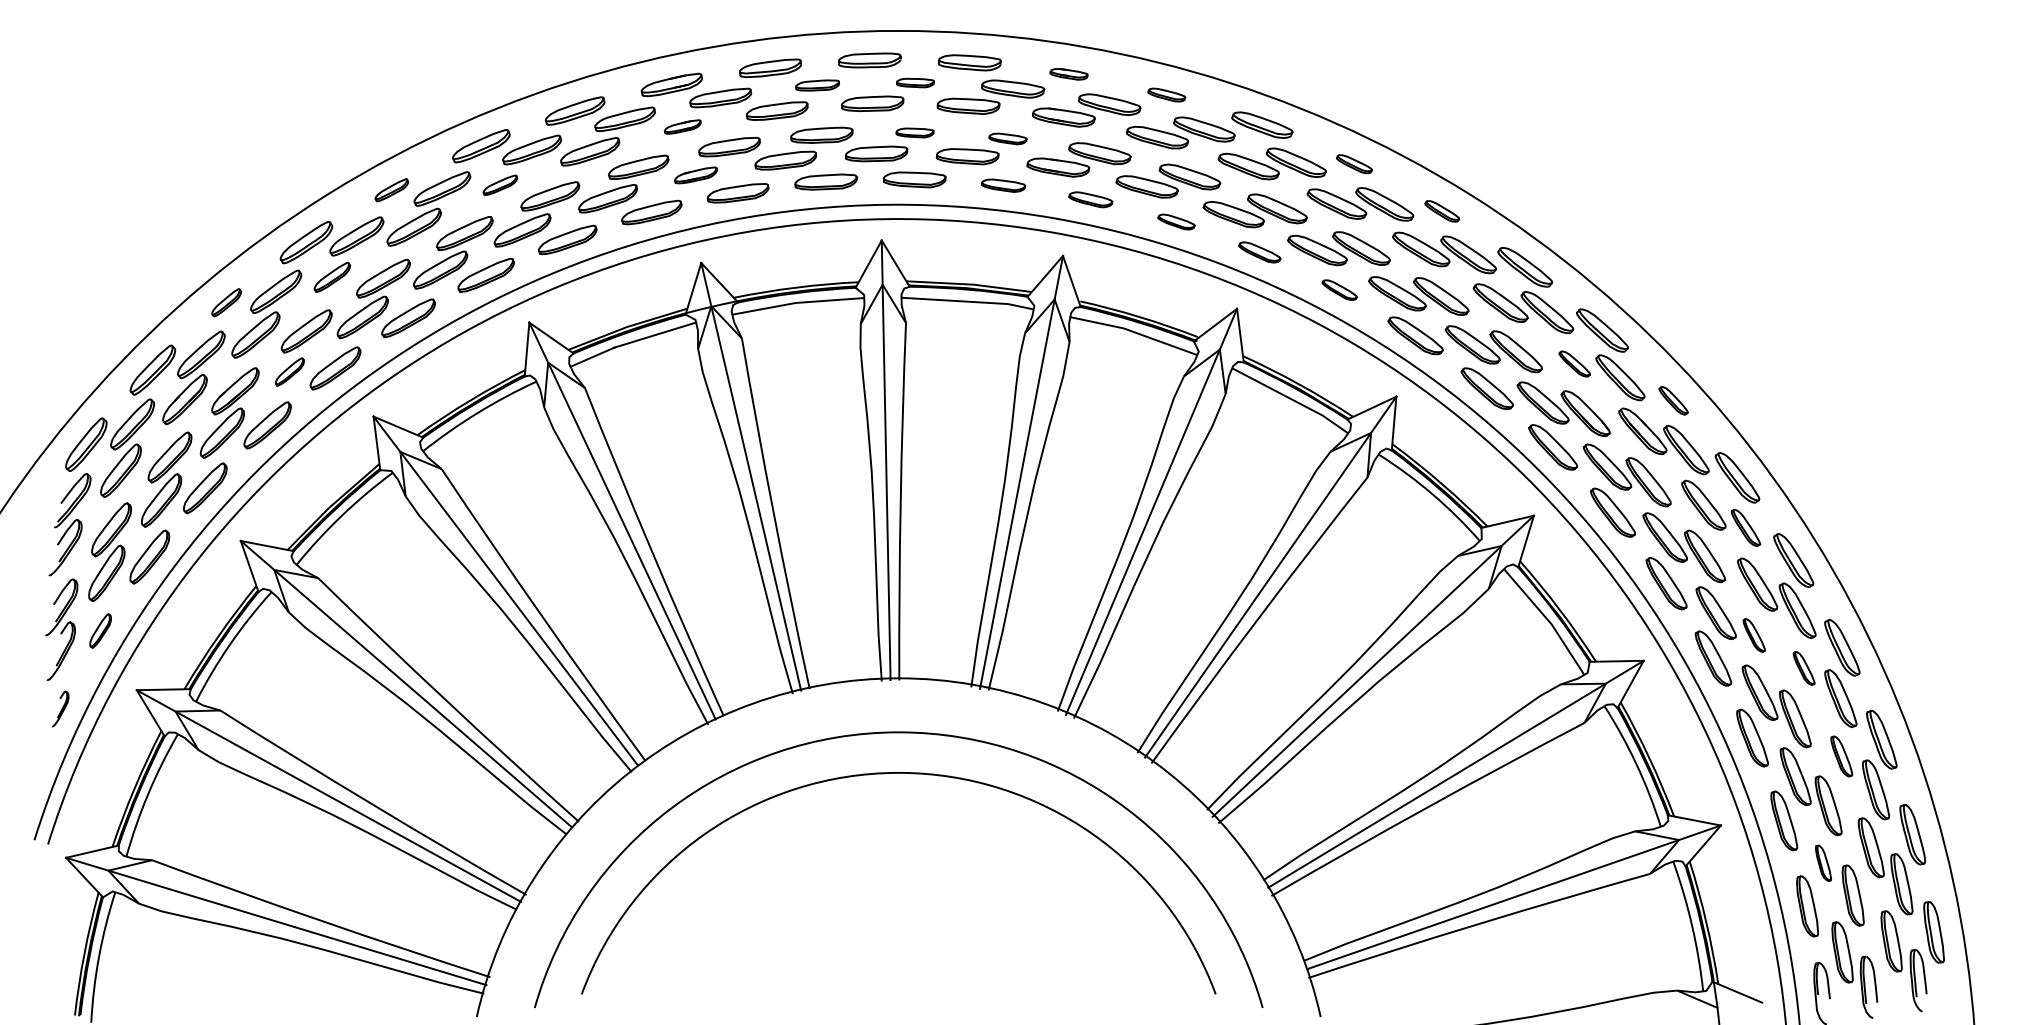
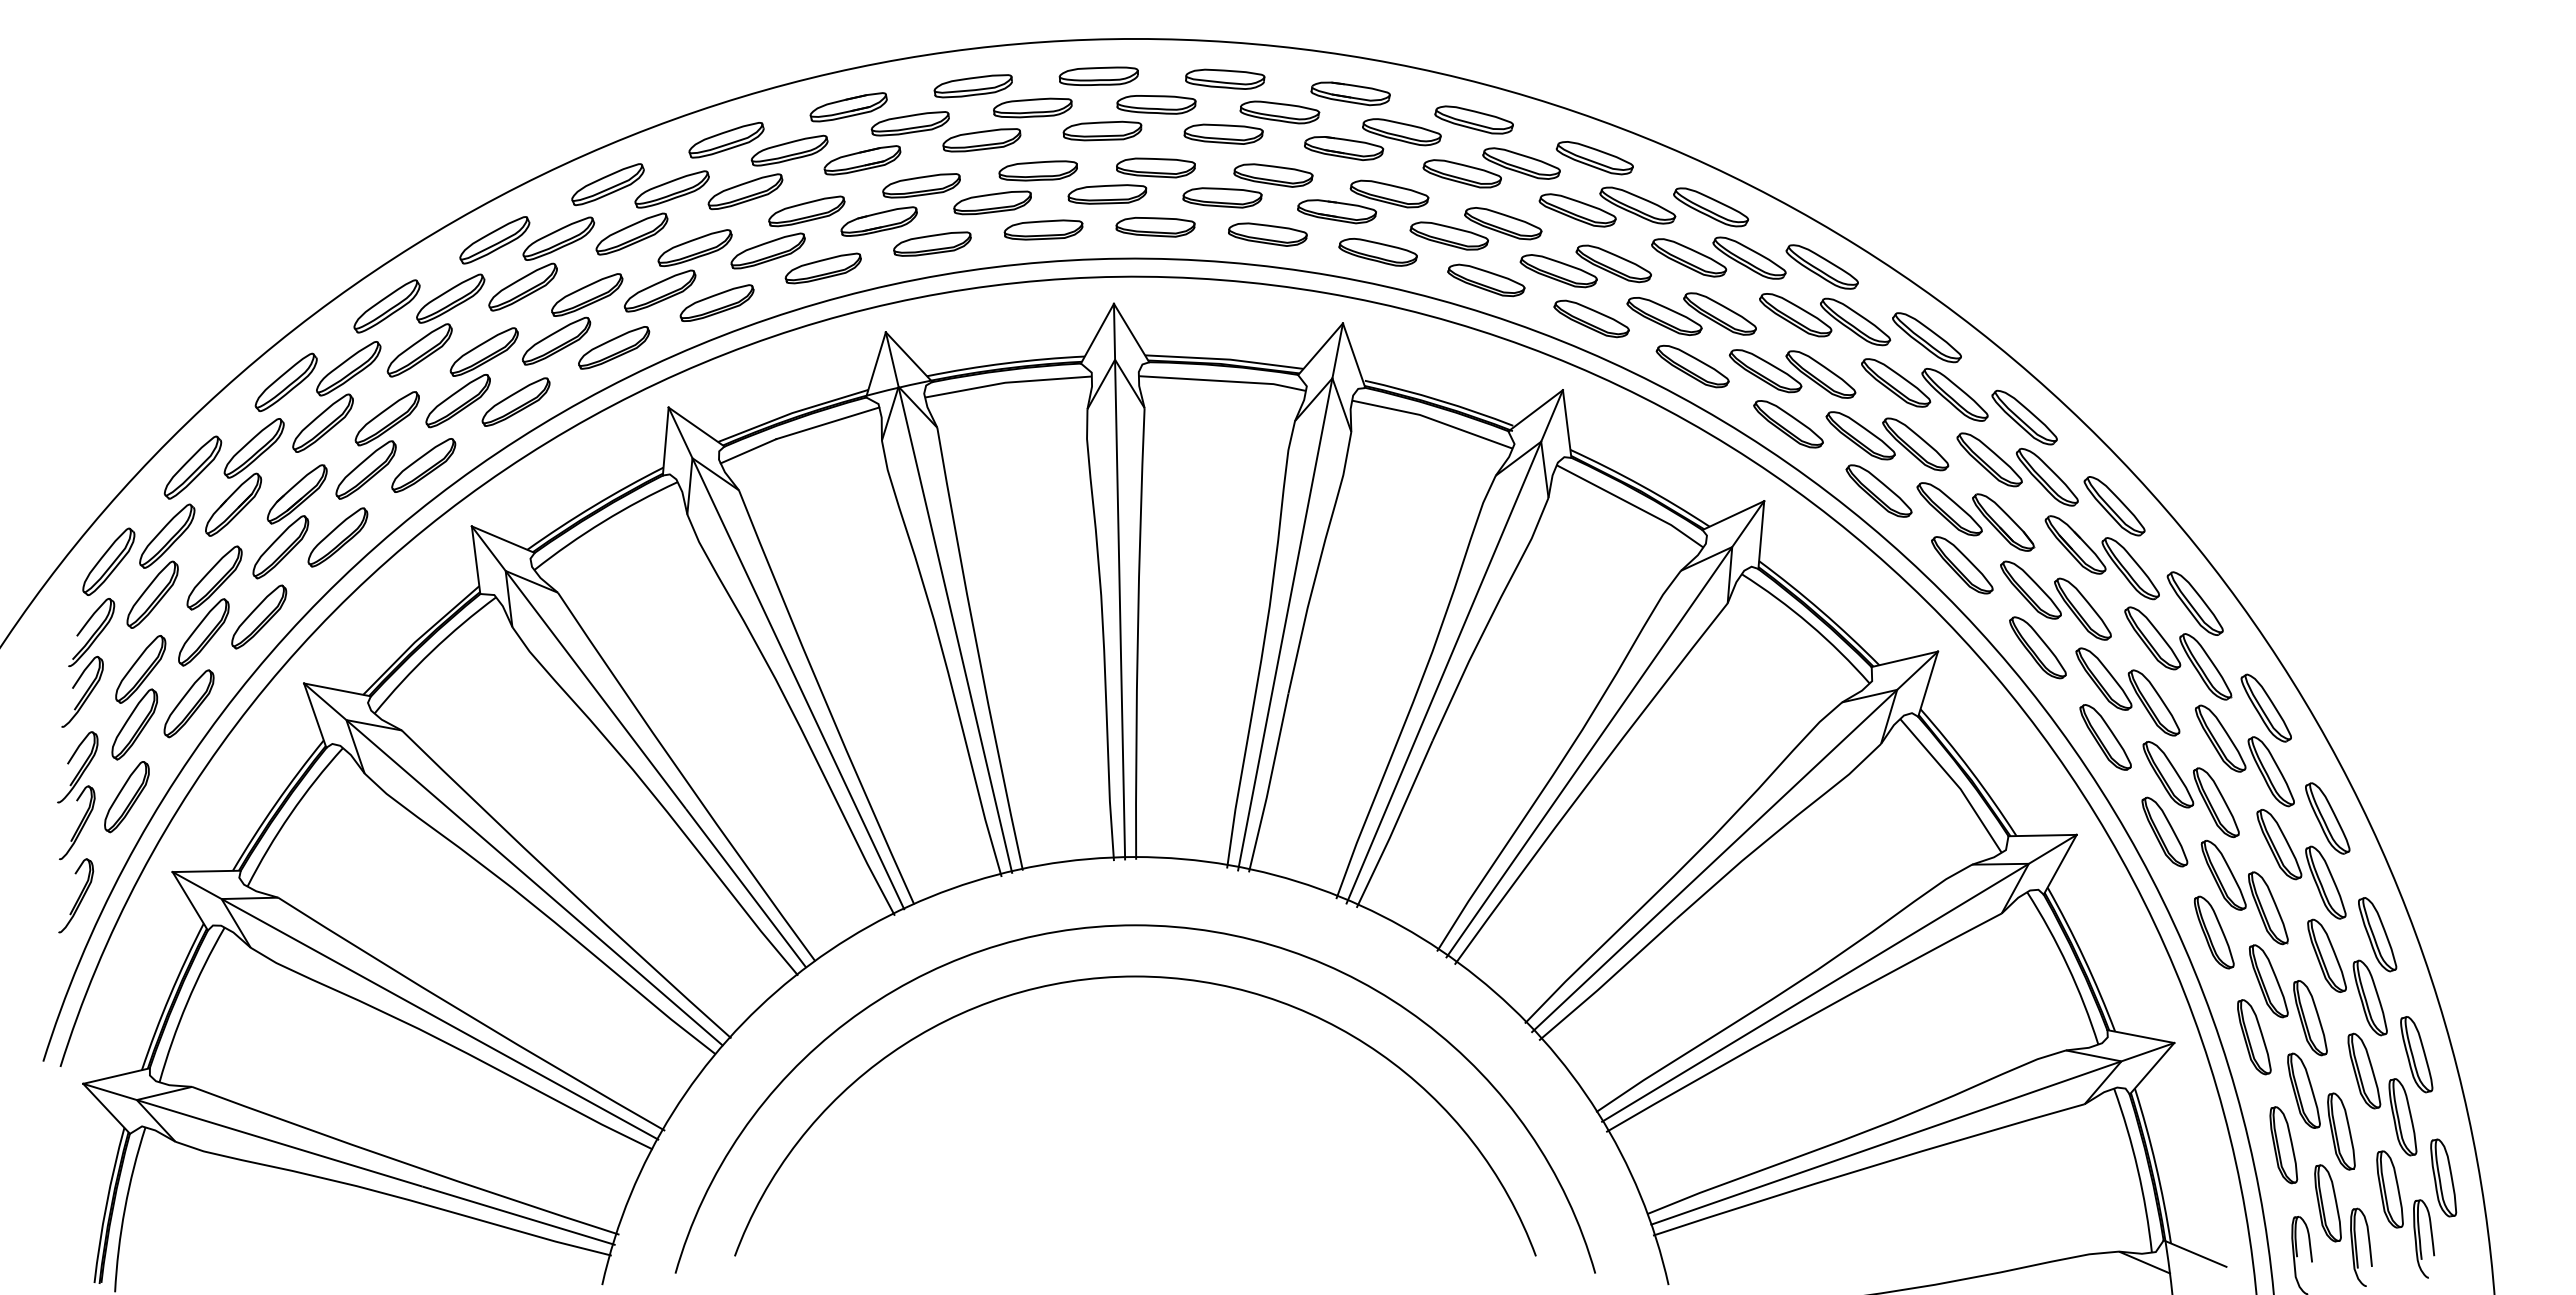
part: (1068, 74) -> (1350, 93), size x1.67
part: (915, 82) -> (1156, 104), size x1.67
part: (817, 85) -> (1032, 107), size x1.43
part: (1166, 94) -> (1473, 119), size x1.67
part: (682, 127) -> (862, 160), size x1.67
part: (914, 132) -> (1155, 167), size x1.67
part: (1008, 138) -> (1273, 175), size x1.67
part: (1354, 164) -> (1711, 207), size x1.67
part: (695, 175) -> (878, 221), size x1.43
part: (499, 184) -> (631, 233), size x1.67
part: (1003, 185) -> (1267, 234), size x1.43
part: (391, 190) -> (494, 240), size x1.67
part: (1090, 199) -> (1377, 252), size x1.43
part: (1441, 210) -> (1821, 266), size x1.67
part: (1176, 222) -> (1486, 280), size x1.67
part: (1259, 252) -> (1591, 318), size x1.43
part: (332, 277) -> (419, 350), size x1.43
part: (1339, 290) -> (1692, 366), size x1.67
part: (226, 302) -> (285, 382), size x1.67
part: (1574, 363) -> (1989, 459), size x1.67
part: (289, 371) -> (365, 469), size x1.67
part: (1673, 400) -> (2114, 506), size x1.67
part: (1745, 527) -> (2205, 666), size x1.43
part: (100, 631) -> (126, 797), size x1.67
part: (1754, 635) -> (2216, 802), size x1.67
part: (1804, 668) -> (2279, 844), size x1.67
part: (60, 708) -> (76, 895), size x1.67
part: (1841, 756) -> (2326, 955), size x1.43
part: (1823, 863) -> (2303, 1090), size x1.67

